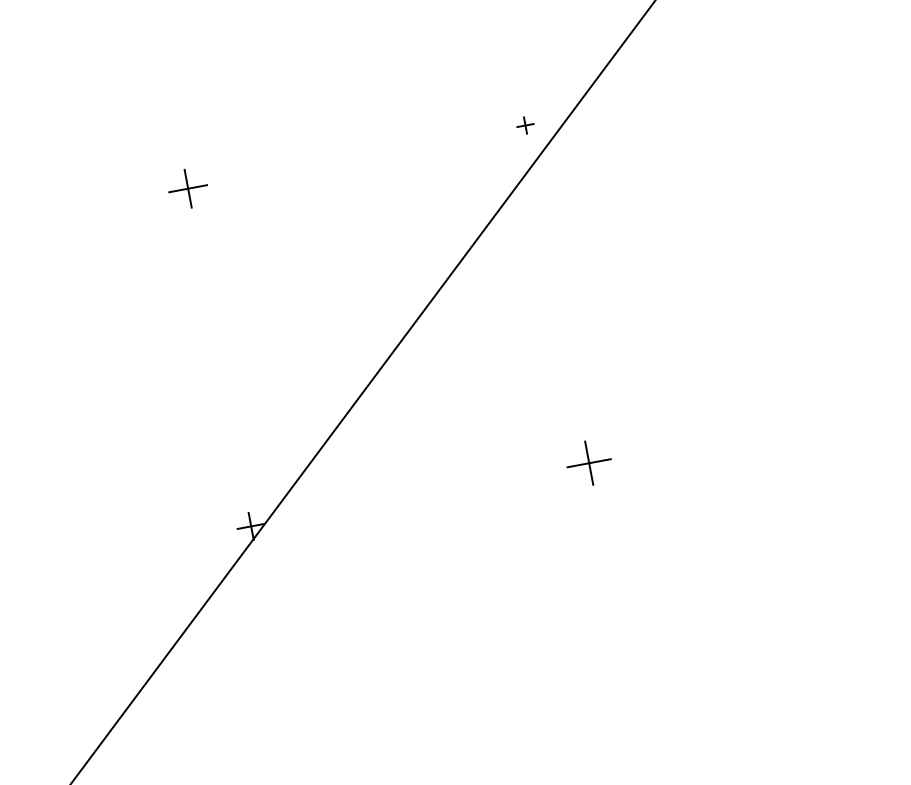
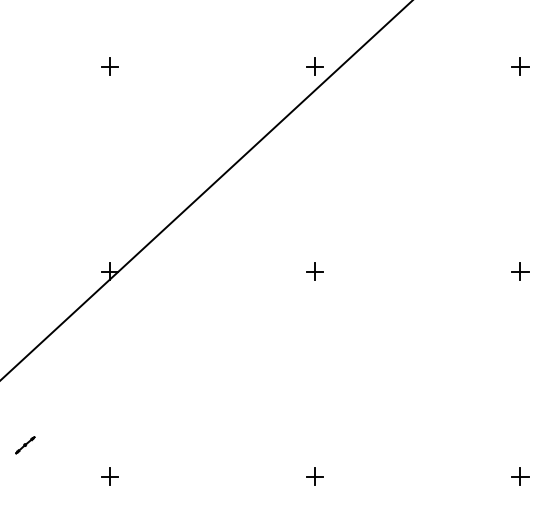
part: (863, 62) -> (520, 66), added
part: (524, 125) -> (314, 66), size x1.67
part: (186, 188) -> (109, 66), size x0.71
part: (587, 463) -> (314, 271), size x0.62

